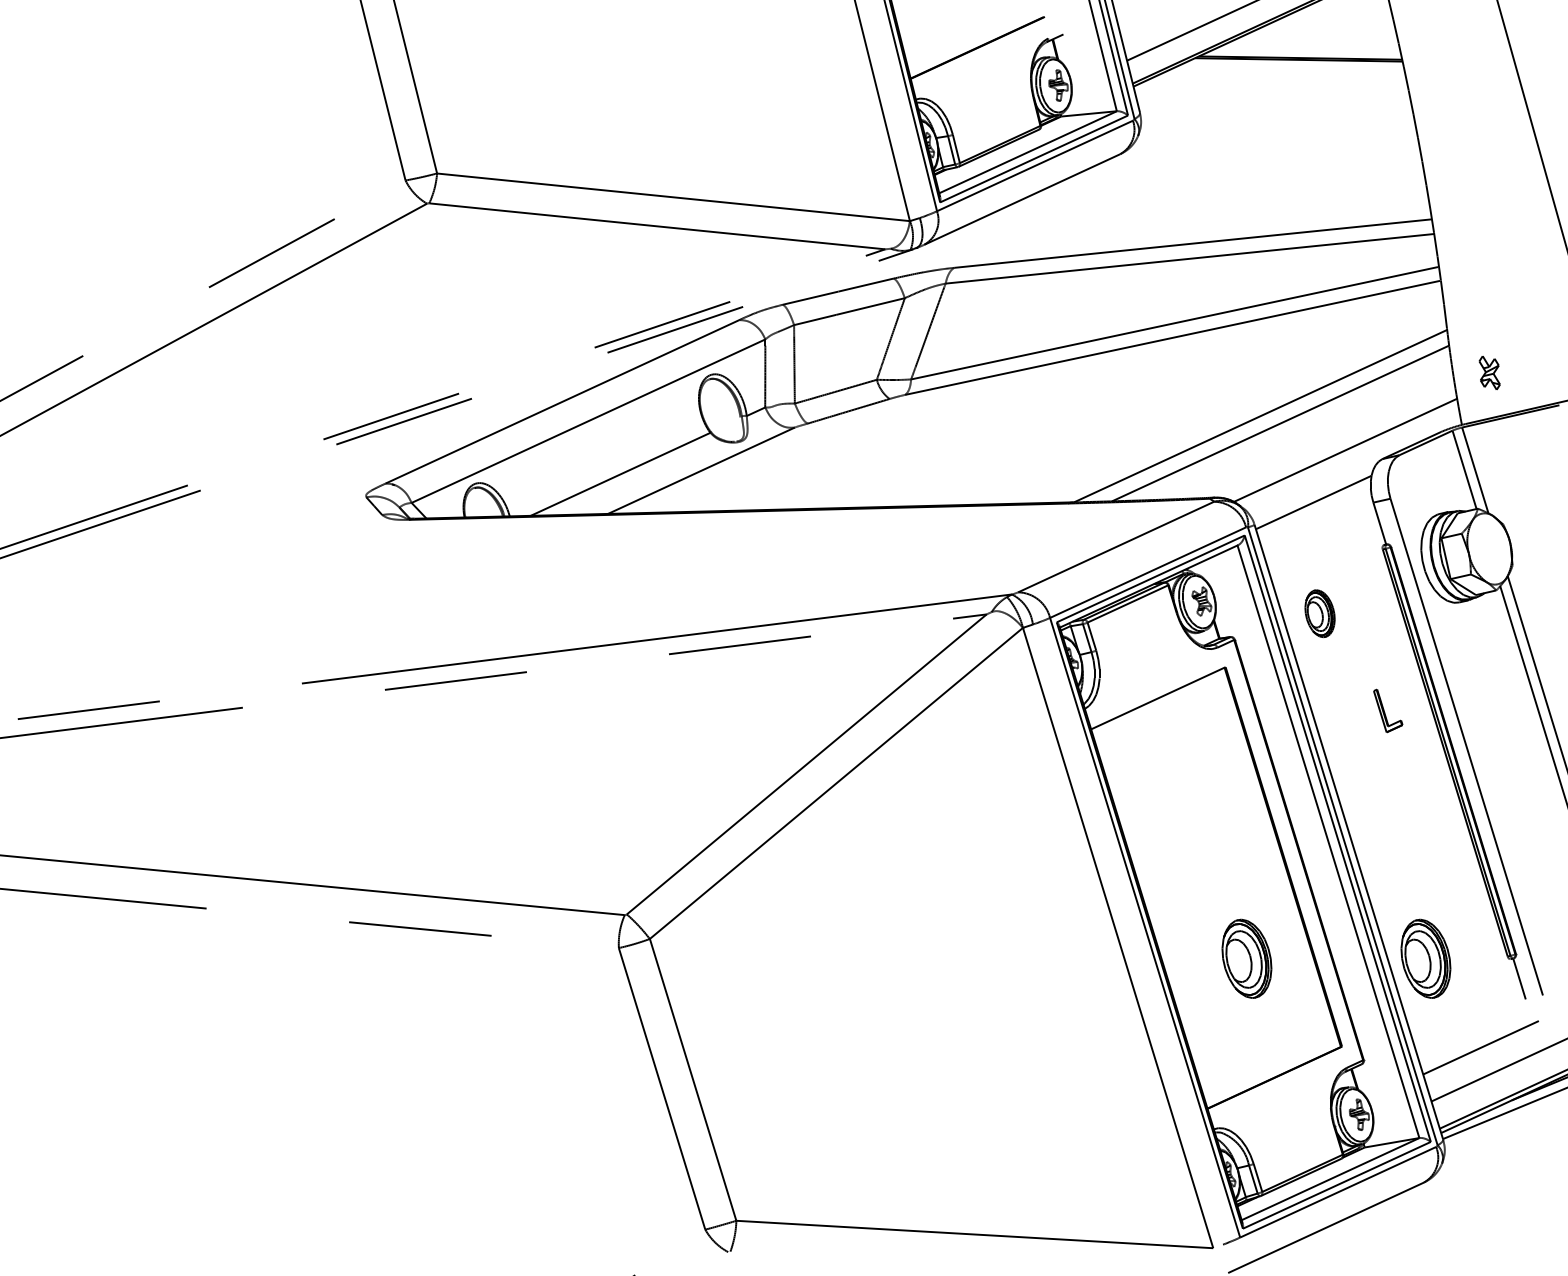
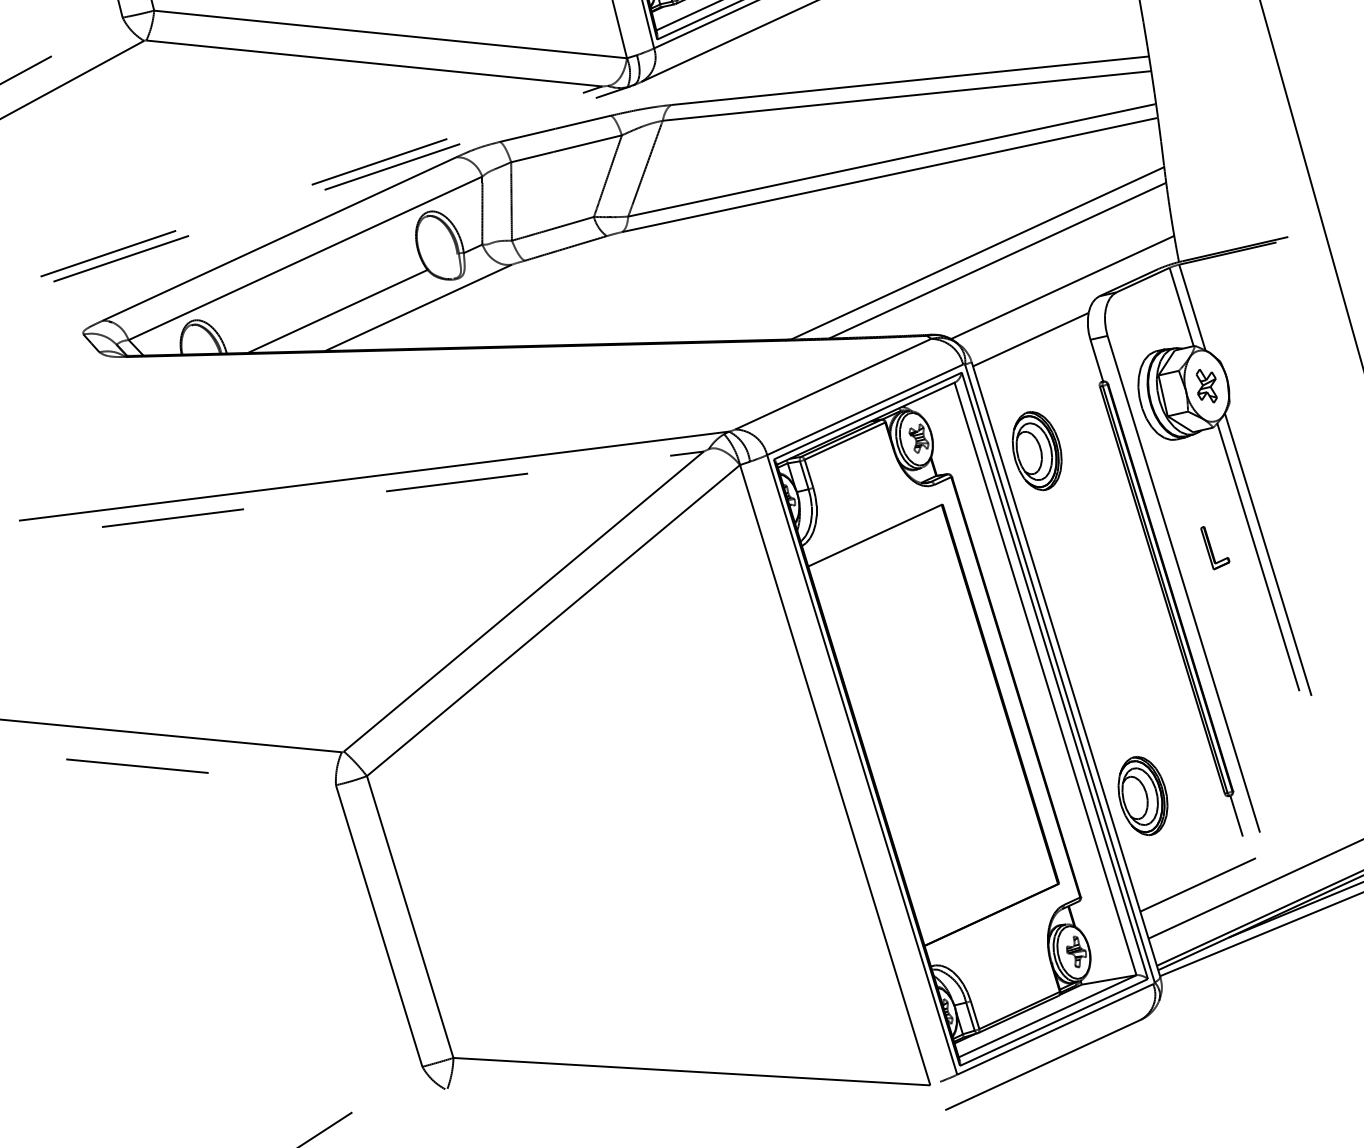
part: (1489, 373) -> (1206, 386), moved
part: (1319, 613) -> (1036, 450), size x1.67
part: (1388, 710) -> (1215, 547), moved
part: (1246, 958) -> (963, 795), removed

